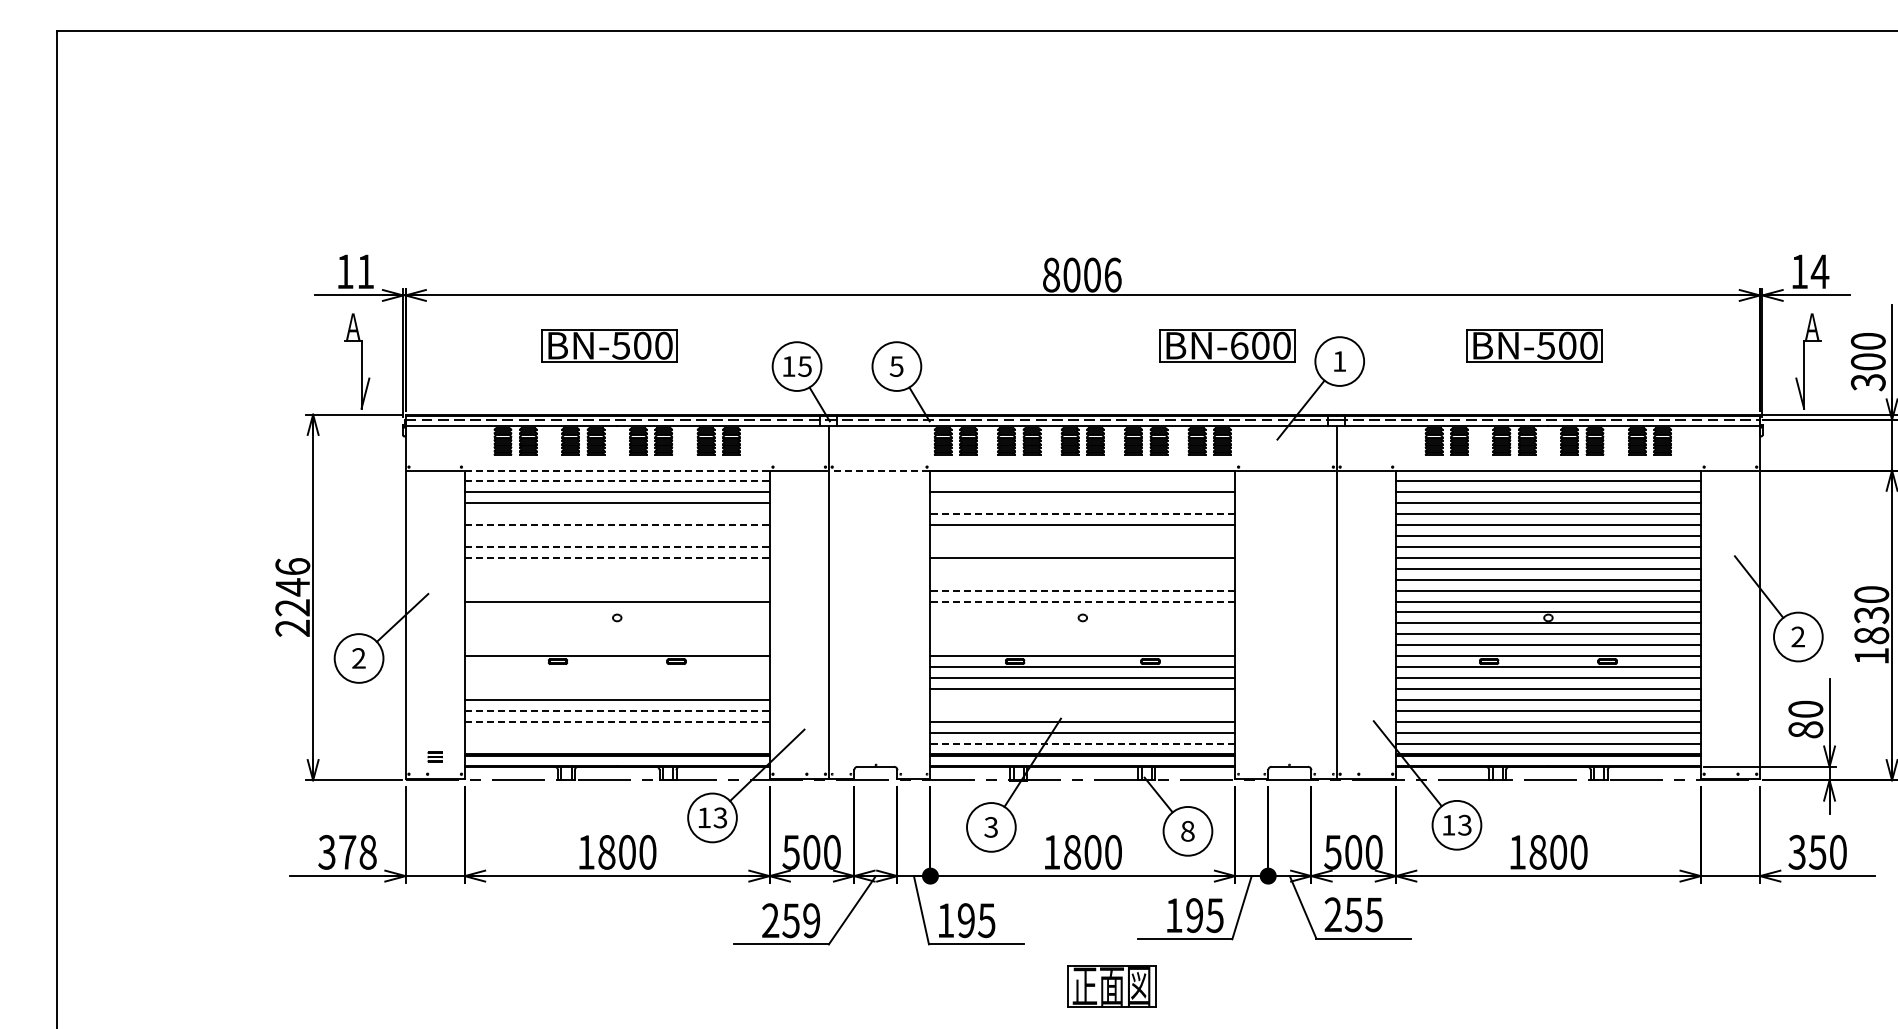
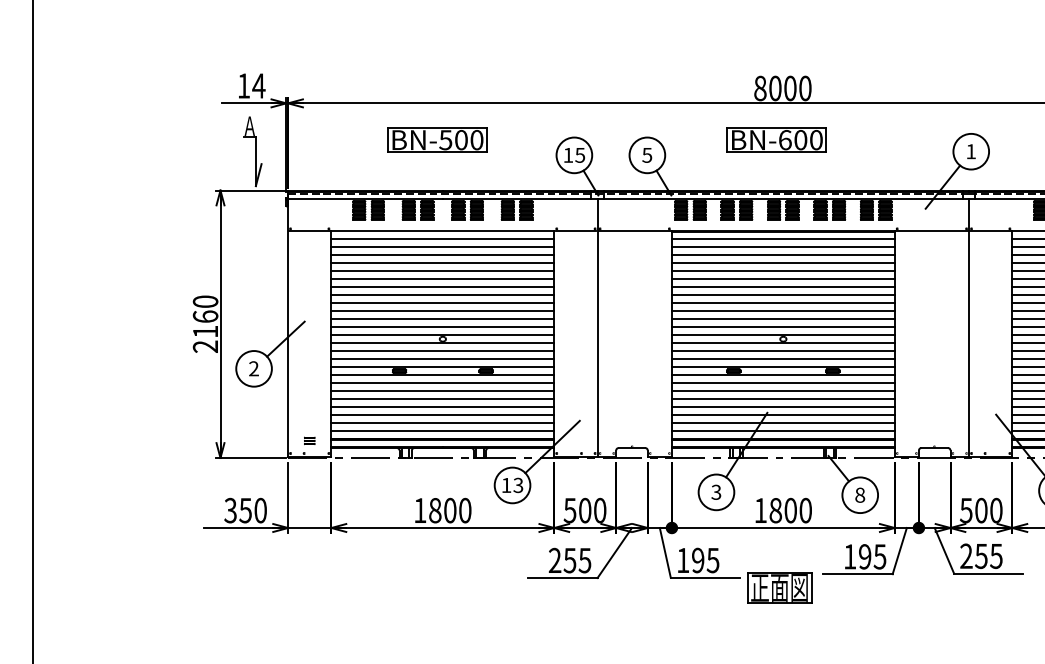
text: (365, 271) -> (258, 85), 11 -> 14
text: (1112, 274) -> (805, 88), 8006 -> 8000
part: (1227, 345) -> (776, 139), moved
line: (617, 470) -> (443, 231), dashed -> solid
line: (879, 470) -> (634, 231), dashed -> solid
line: (617, 481) -> (443, 239), dashed -> solid
line: (1082, 481) -> (783, 239), added
line: (1082, 503) -> (783, 255), added
line: (616, 514) -> (442, 263), added
line: (1082, 514) -> (783, 263), dashed -> solid
line: (617, 525) -> (443, 271), dashed -> solid
line: (616, 536) -> (442, 279), added
line: (1082, 536) -> (783, 279), added
line: (617, 546) -> (443, 286), dashed -> solid
line: (1082, 546) -> (783, 286), added
line: (617, 557) -> (443, 294), dashed -> solid
line: (616, 568) -> (442, 303), added
line: (1082, 568) -> (783, 303), added
line: (616, 579) -> (442, 311), added
line: (1082, 579) -> (783, 311), added
text: (292, 587) -> (205, 316), 2246 -> 2160
line: (616, 590) -> (442, 319), added
line: (1082, 590) -> (783, 319), dashed -> solid
line: (1082, 601) -> (783, 327), dashed -> solid
line: (616, 612) -> (442, 335), added
line: (1082, 612) -> (783, 335), added
line: (616, 623) -> (442, 343), added
line: (1082, 623) -> (783, 343), added
line: (616, 634) -> (442, 351), added
line: (1082, 634) -> (783, 351), added
line: (616, 645) -> (442, 359), added
line: (1082, 645) -> (783, 359), added
line: (616, 667) -> (442, 375), added
line: (616, 678) -> (442, 383), added
line: (616, 688) -> (442, 390), added
line: (1082, 699) -> (783, 398), added
line: (617, 710) -> (443, 406), dashed -> solid
line: (1082, 710) -> (783, 406), added
line: (617, 721) -> (443, 414), dashed -> solid
line: (616, 732) -> (442, 422), added
line: (616, 743) -> (442, 431), added
line: (1082, 743) -> (783, 431), dashed -> solid
text: (357, 852) -> (252, 510), 378 -> 350
text: (811, 920) -> (584, 560), 259 -> 255
part: (1111, 986) -> (779, 588), moved

